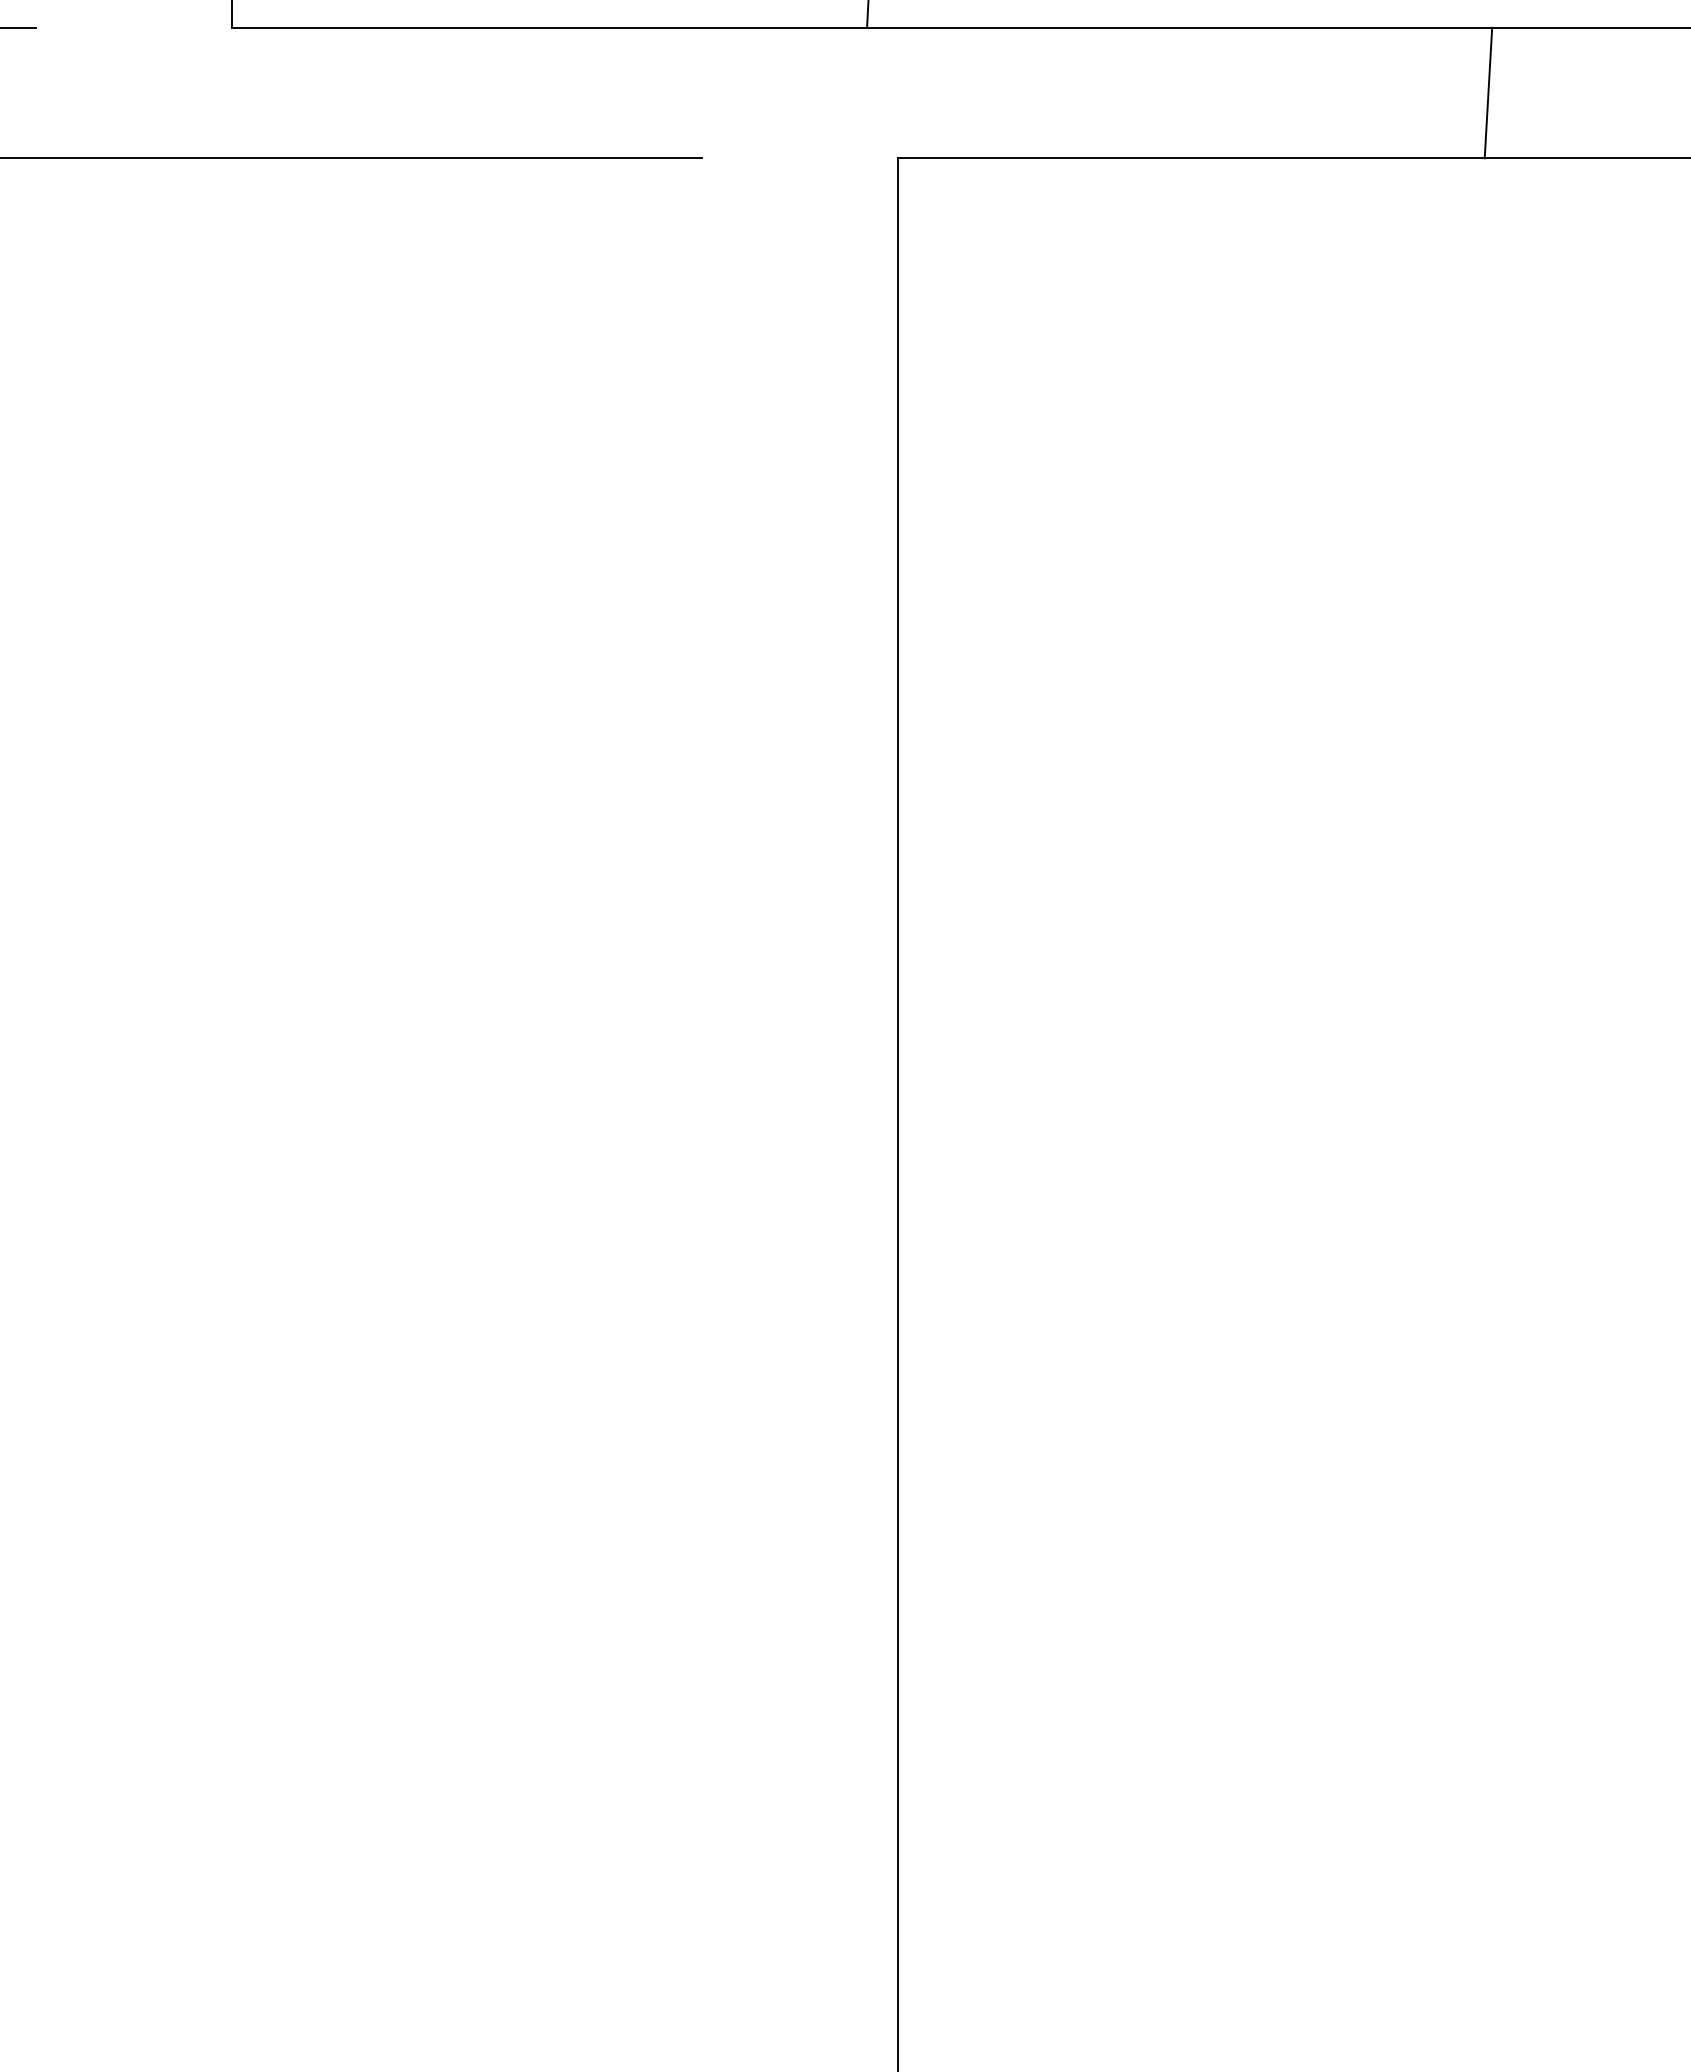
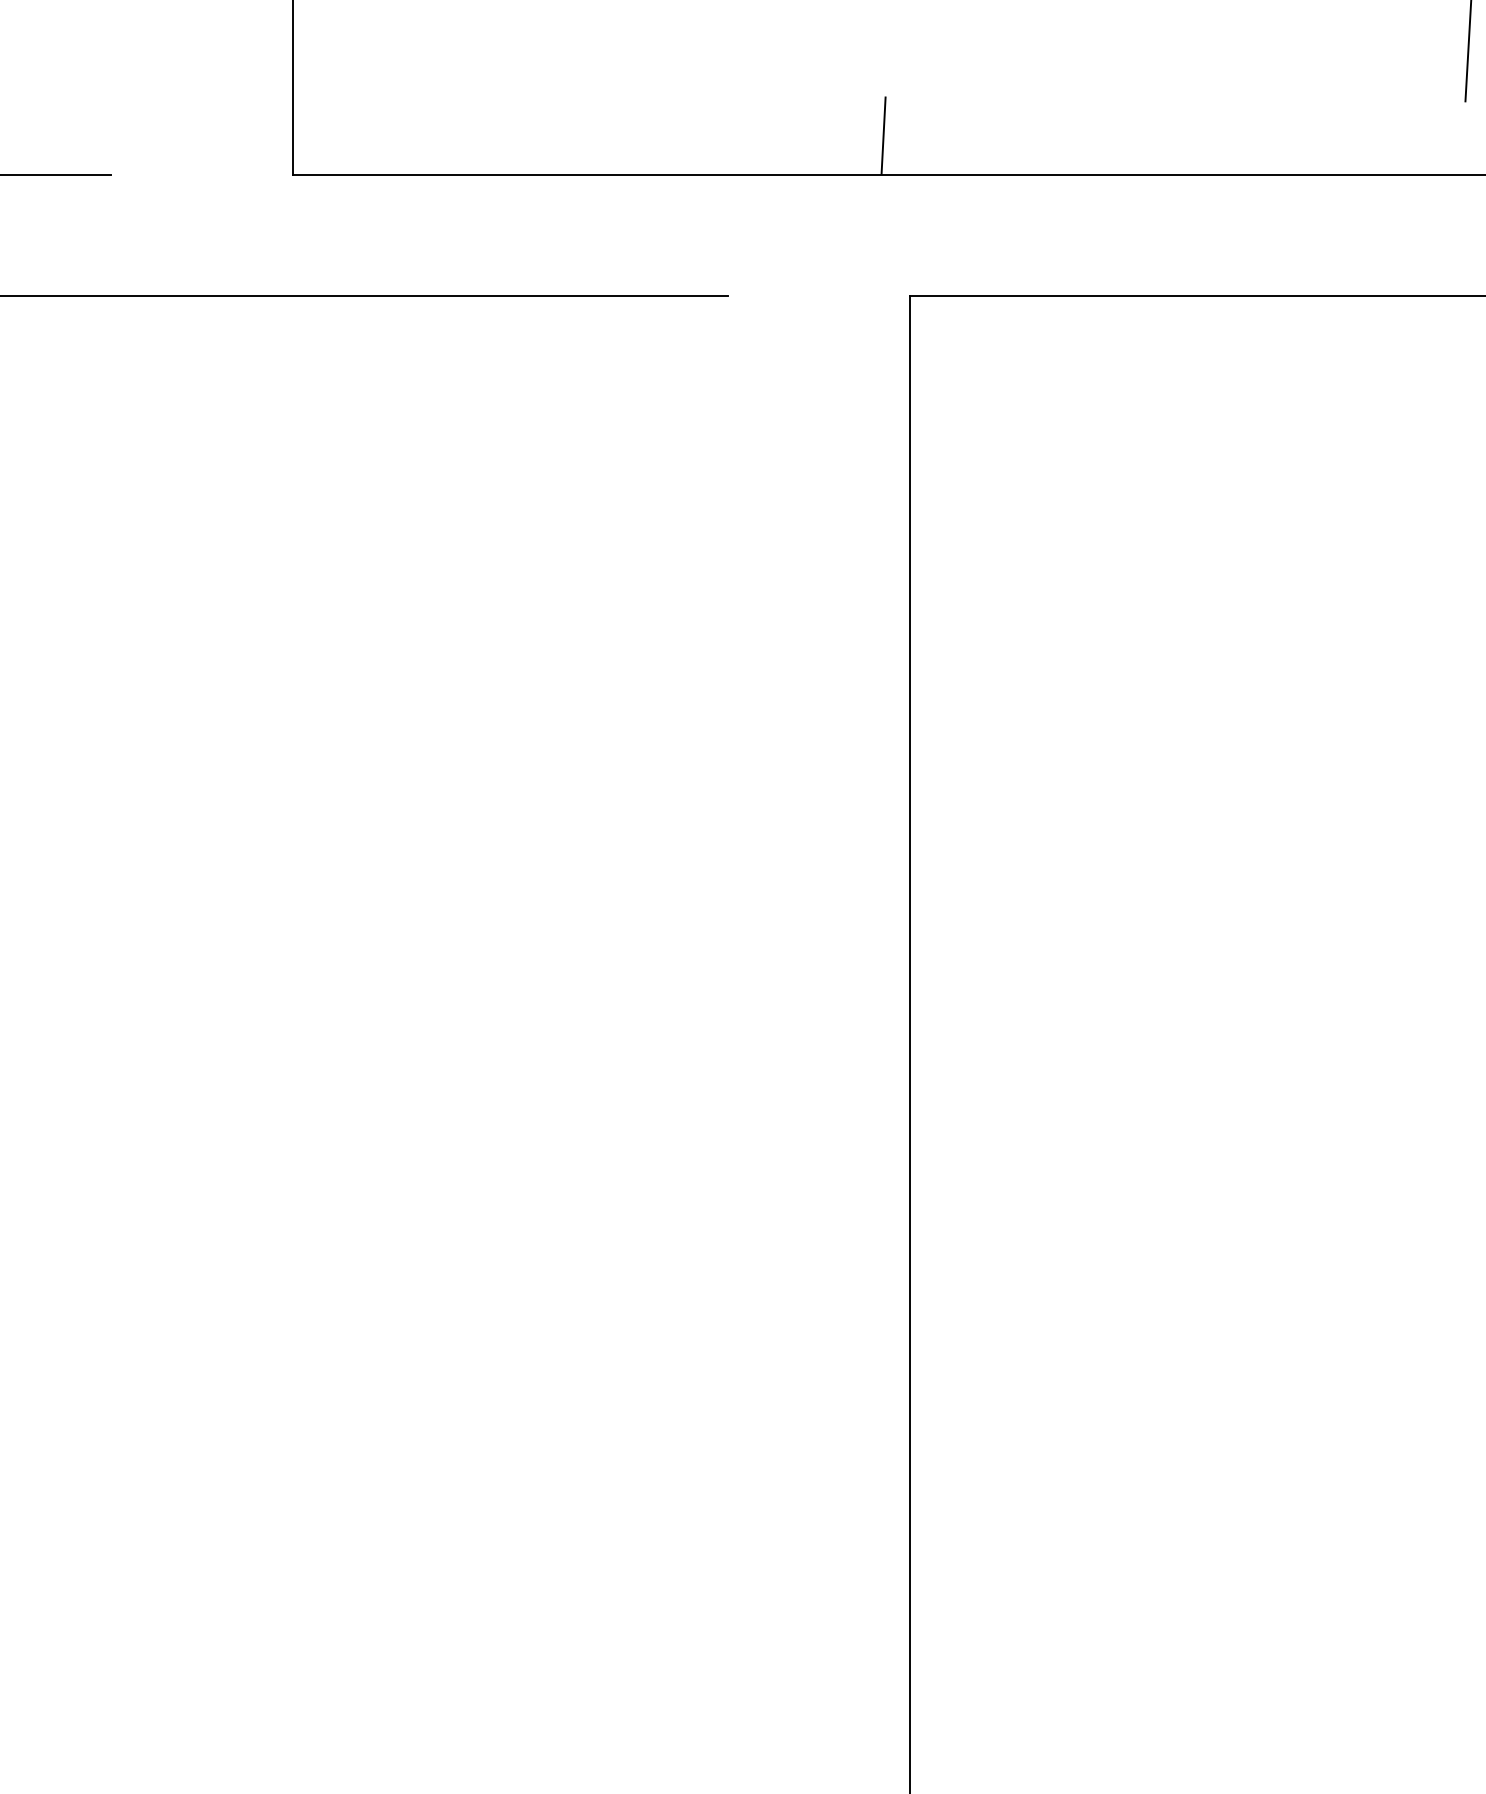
line: (1488, 92) -> (1457, 234), removed

